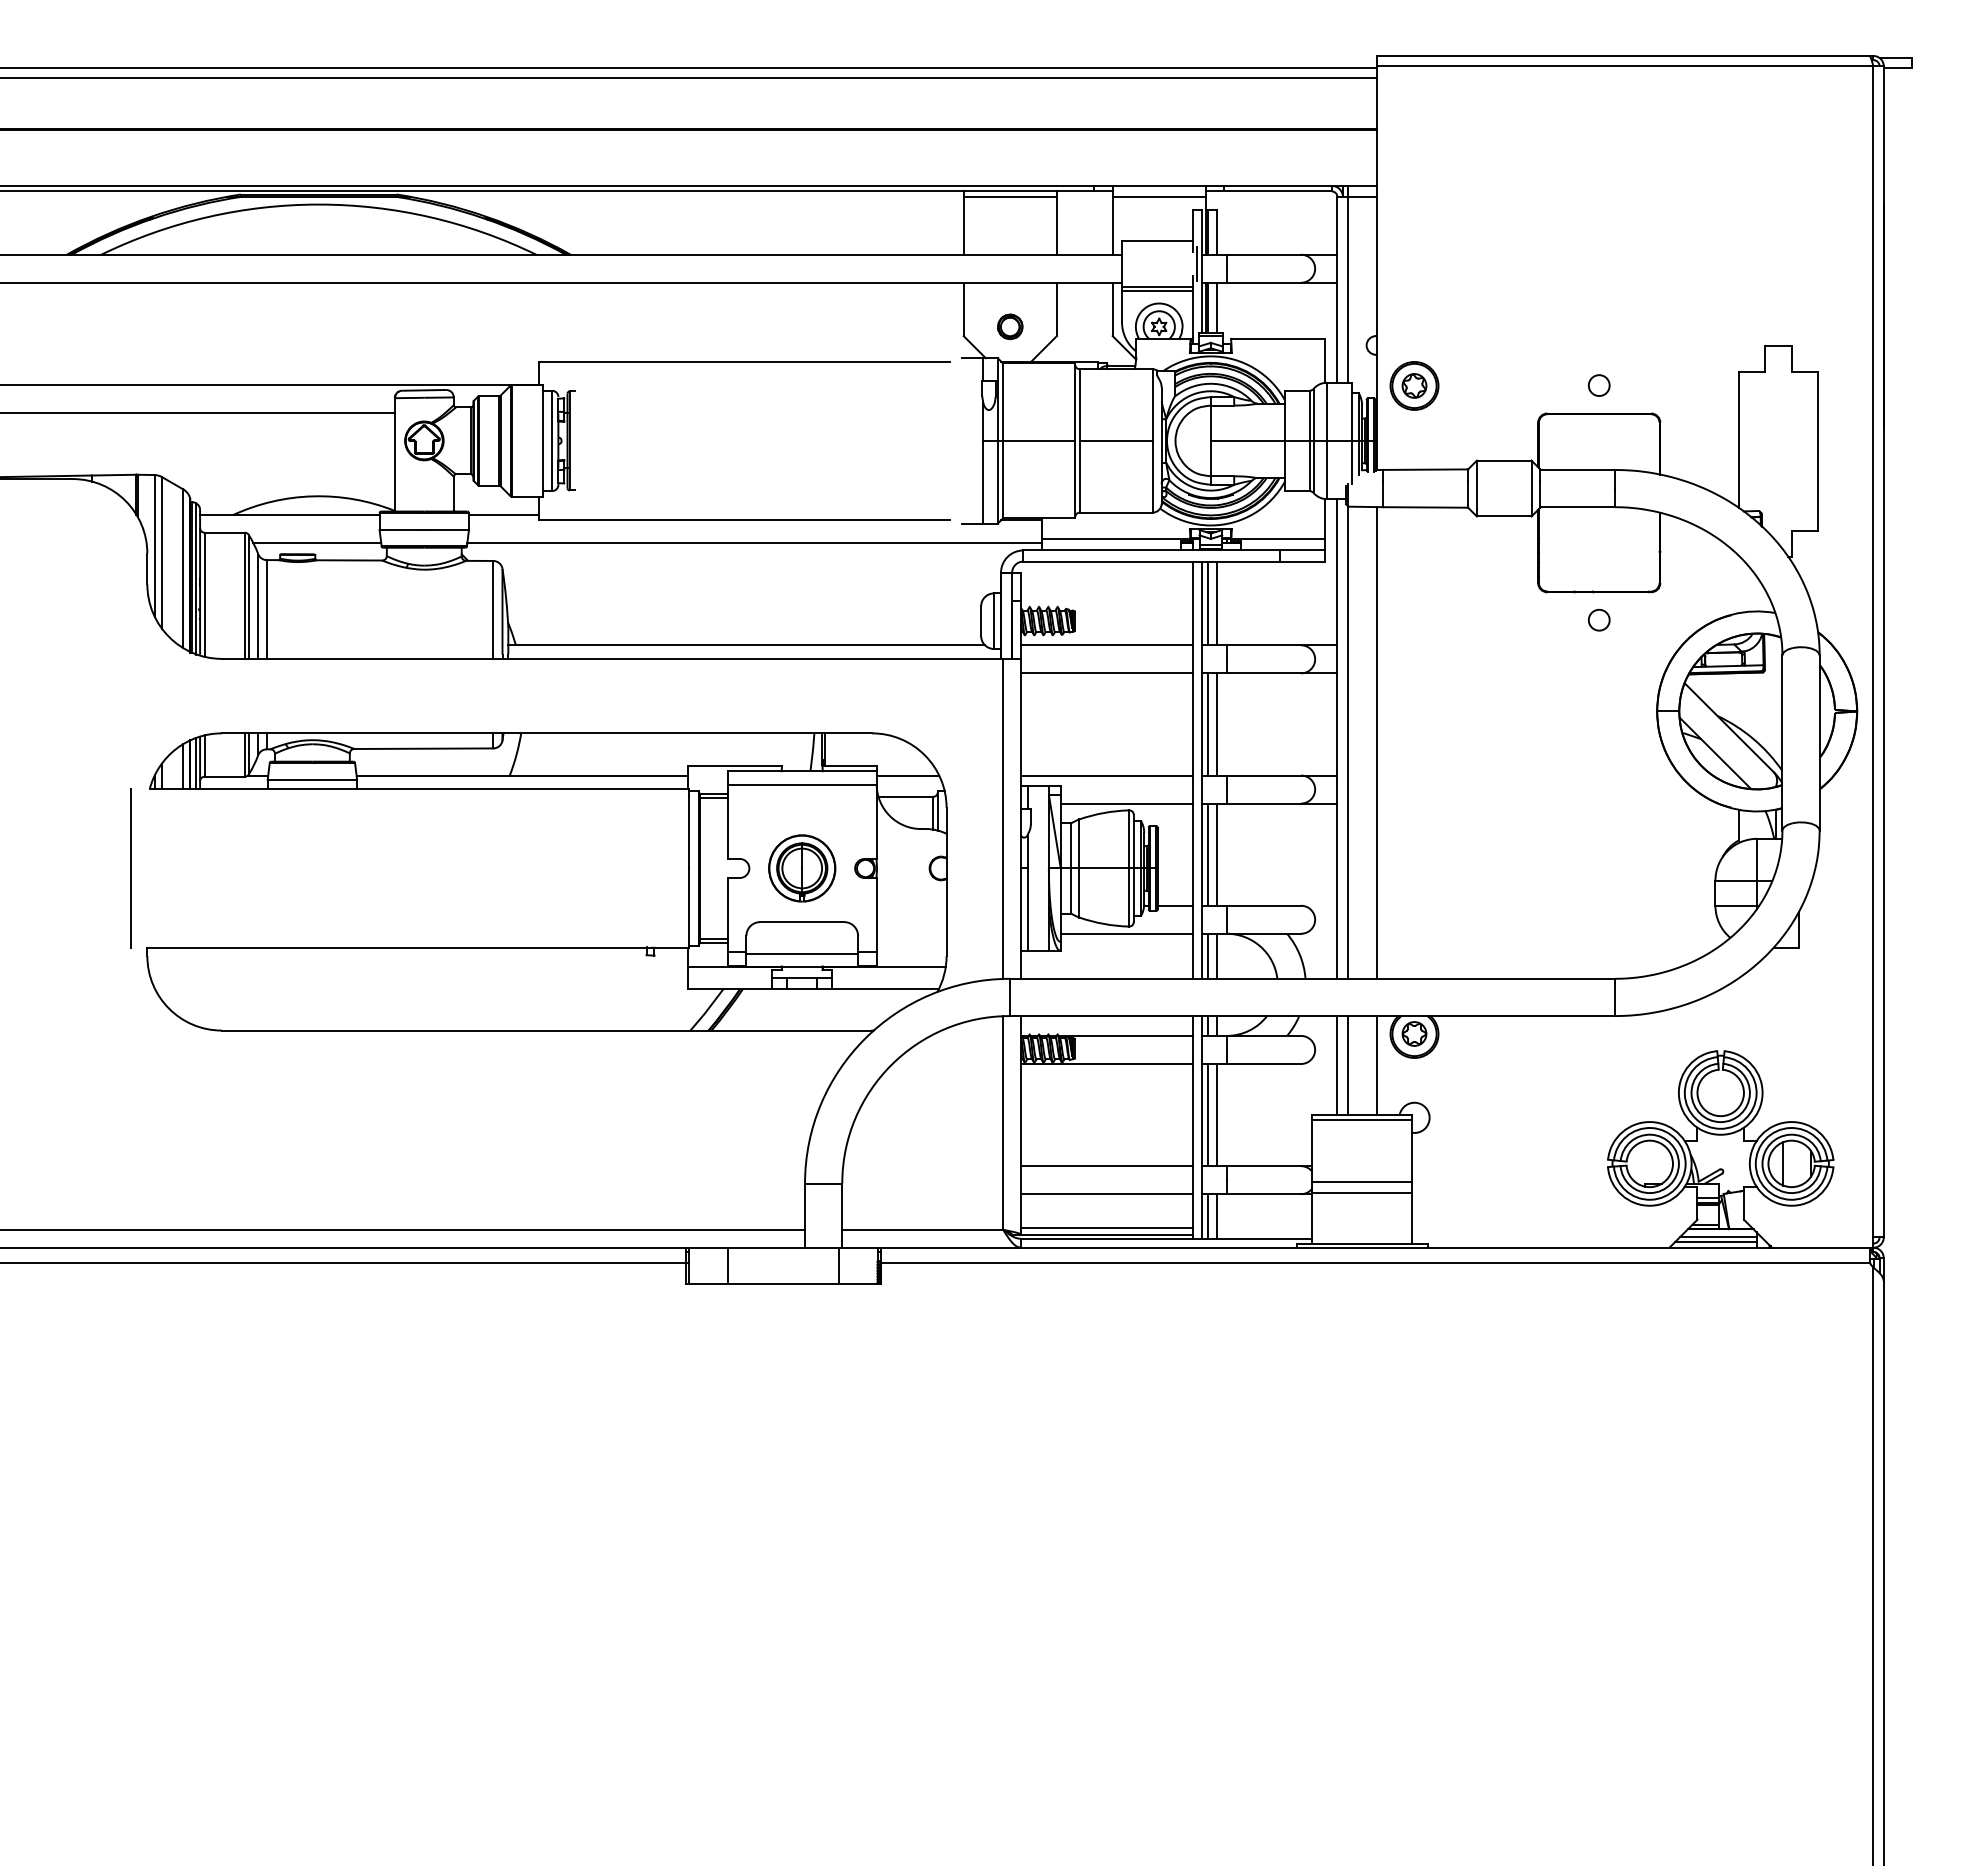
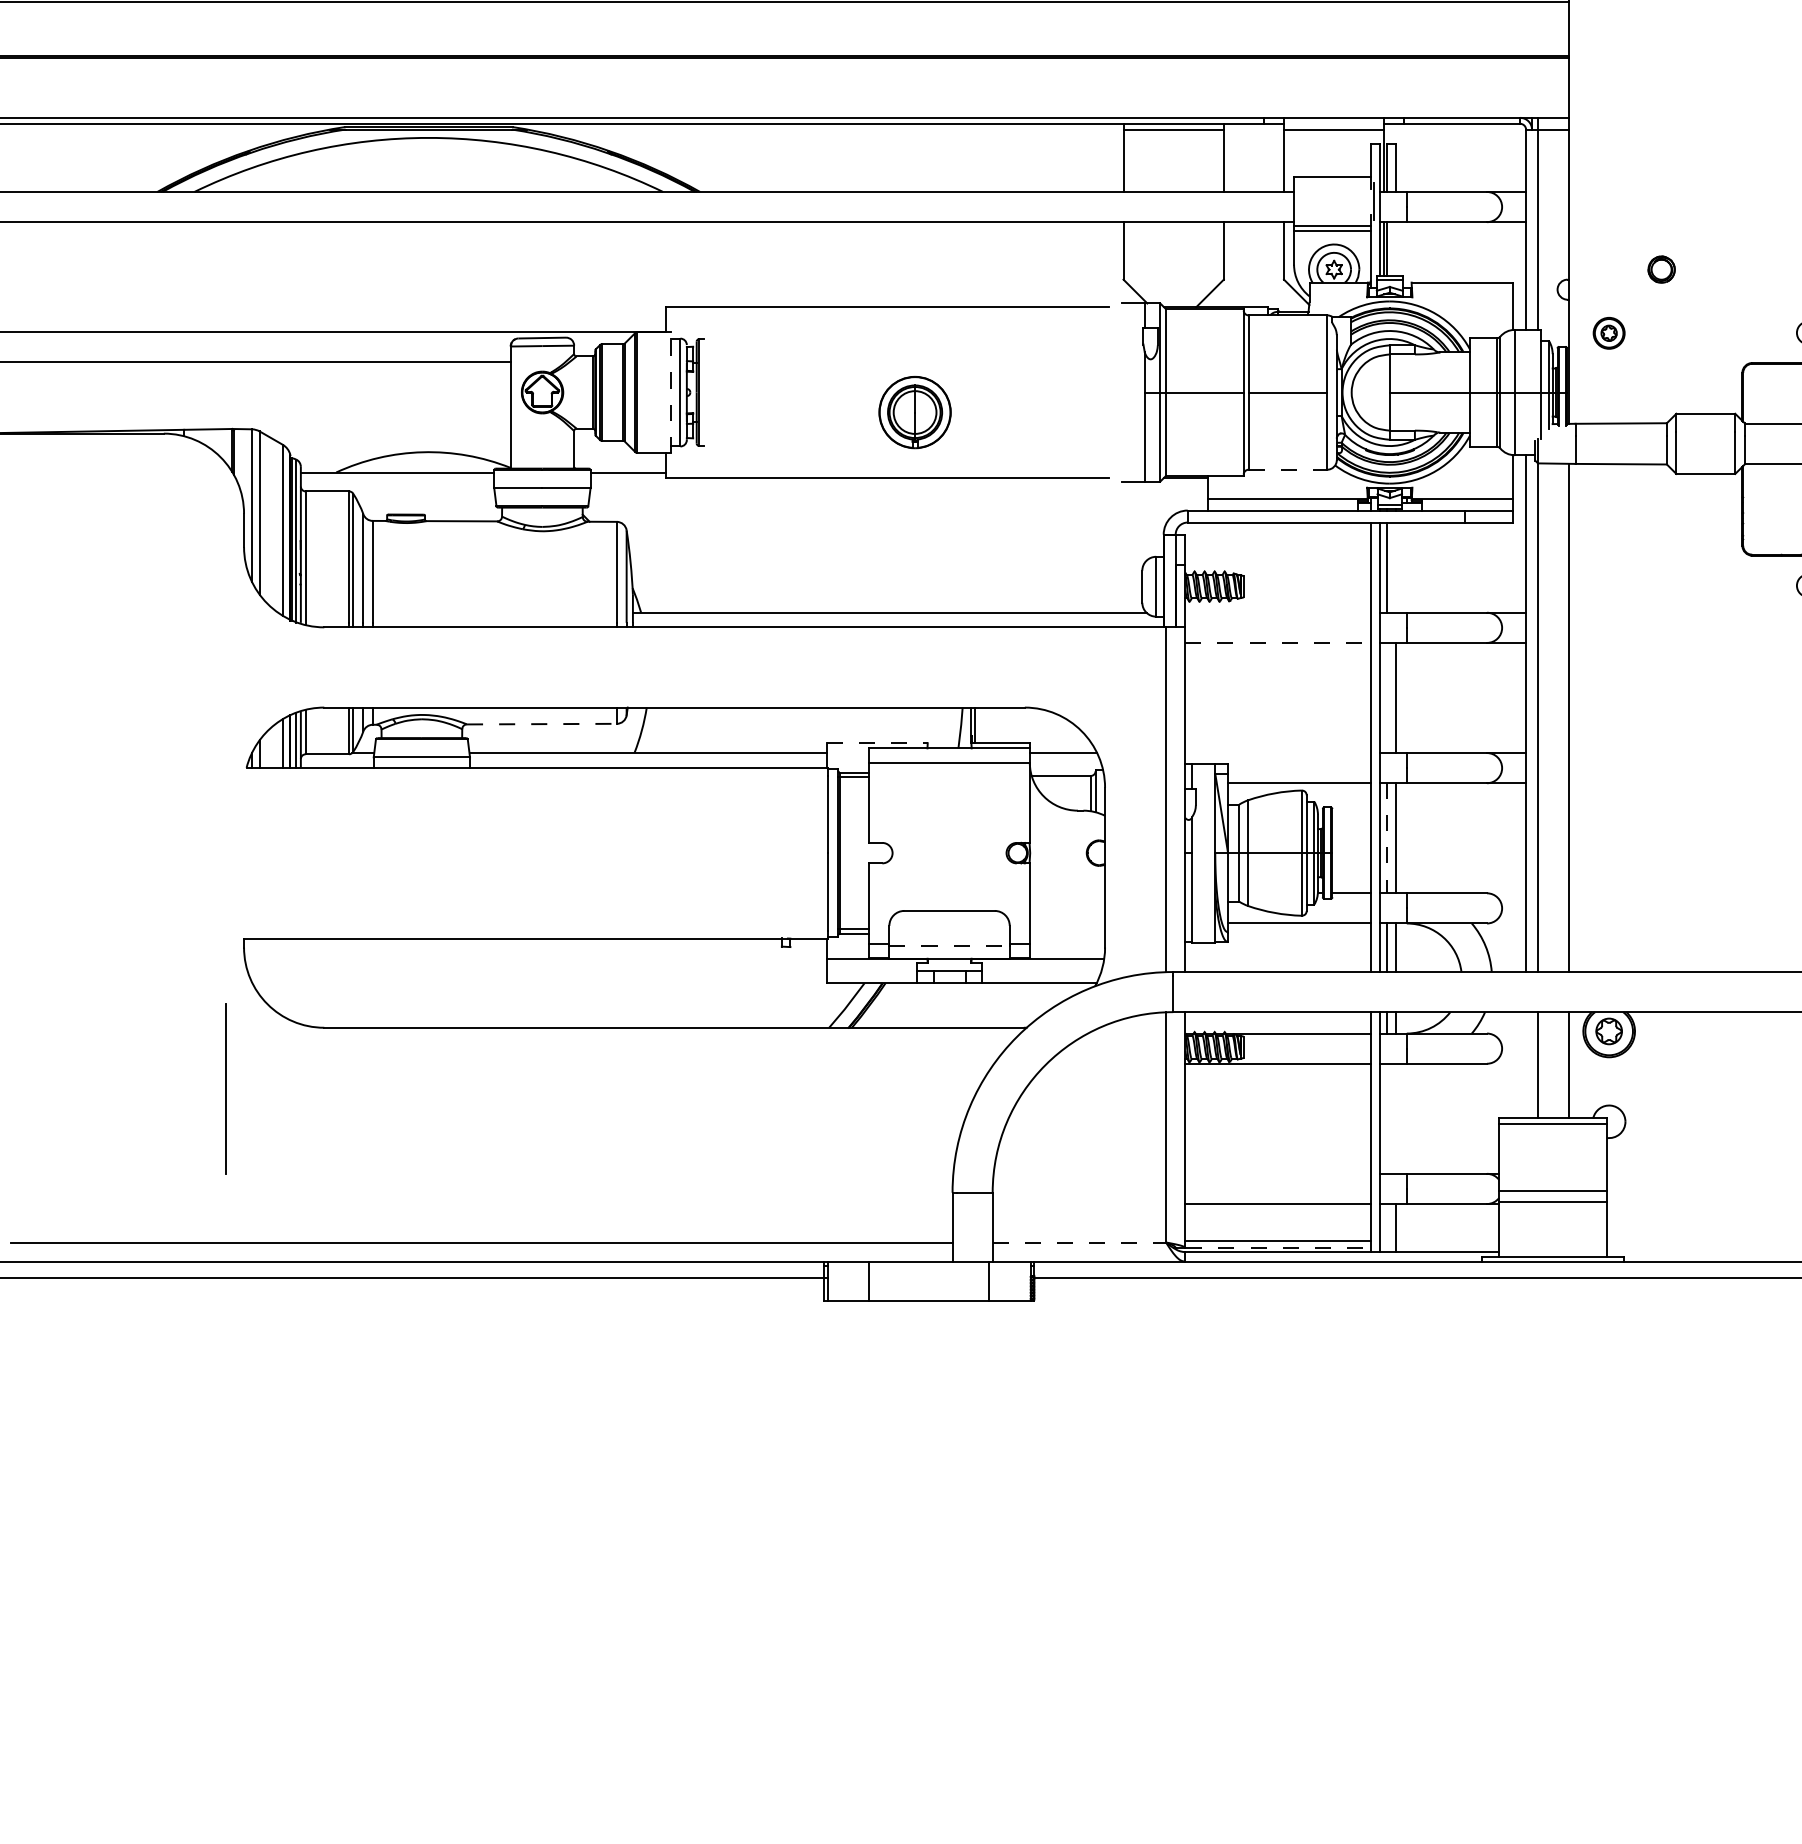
line: (1216, 307) -> (1395, 248), removed
part: (1010, 326) -> (1661, 269), moved
part: (1414, 385) -> (1609, 332), size x0.6
line: (543, 440) -> (670, 392), solid -> dashed
line: (1116, 512) -> (1288, 469), solid -> dashed
line: (317, 543) -> (427, 503), removed
line: (754, 543) -> (898, 503), removed
line: (1216, 603) -> (1395, 567), removed
line: (1107, 645) -> (1278, 612), removed
line: (1107, 673) -> (1278, 643), solid -> dashed
line: (1208, 724) -> (1387, 698), removed
line: (423, 748) -> (541, 723), solid -> dashed
line: (735, 766) -> (877, 743), solid -> dashed
line: (1107, 775) -> (1278, 752), removed
line: (1208, 855) -> (1387, 839), solid -> dashed
line: (130, 868) -> (225, 1089), moved
part: (802, 868) -> (915, 412), moved
line: (802, 954) -> (949, 945), solid -> dashed
line: (1337, 1065) -> (1526, 1065), removed
line: (1208, 1114) -> (1387, 1118), removed
line: (1216, 1114) -> (1395, 1118), removed
line: (1107, 1166) -> (1278, 1174), removed
line: (1208, 1216) -> (1387, 1228), removed
line: (923, 1229) -> (1080, 1242), solid -> dashed
line: (1107, 1234) -> (1278, 1247), solid -> dashed

